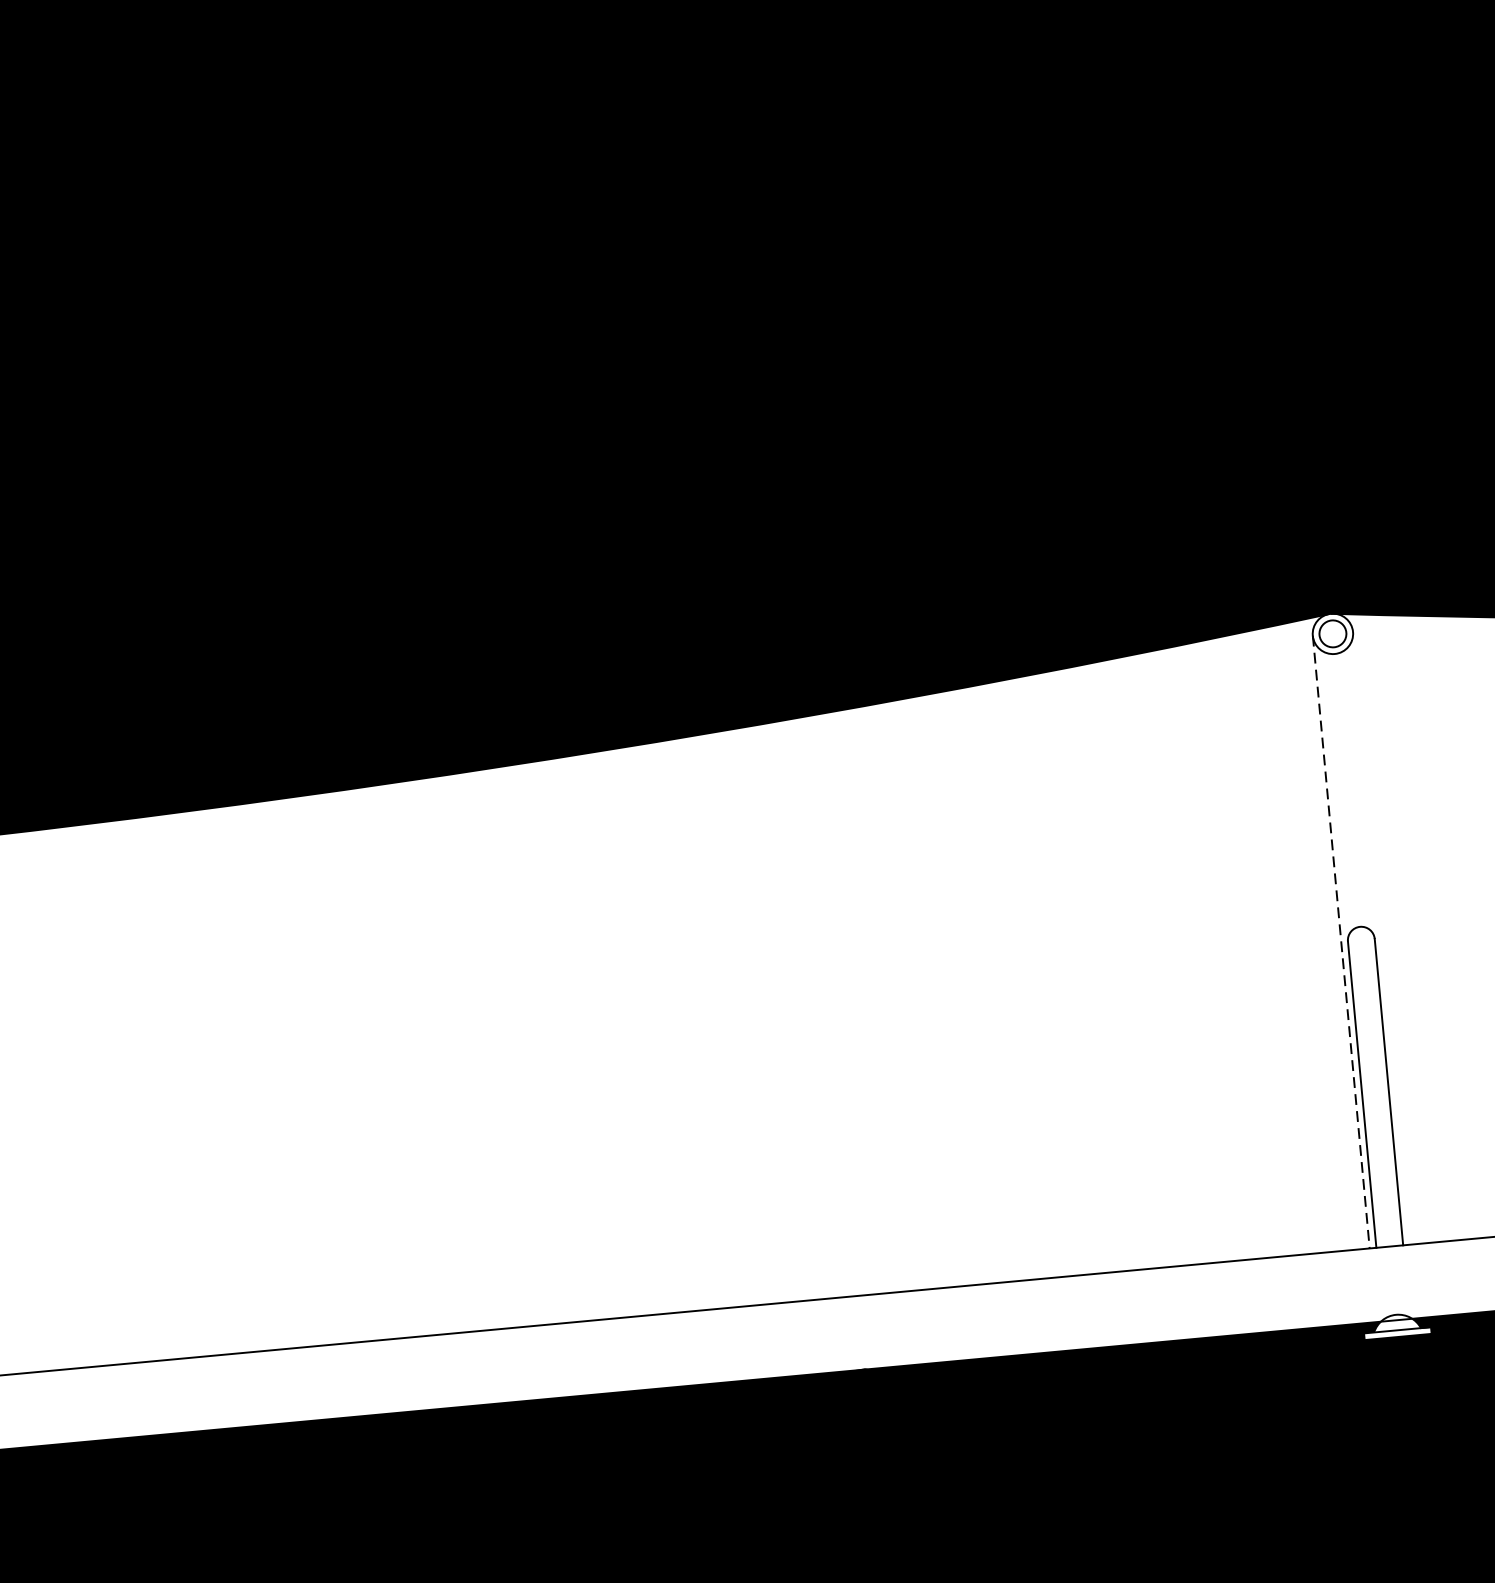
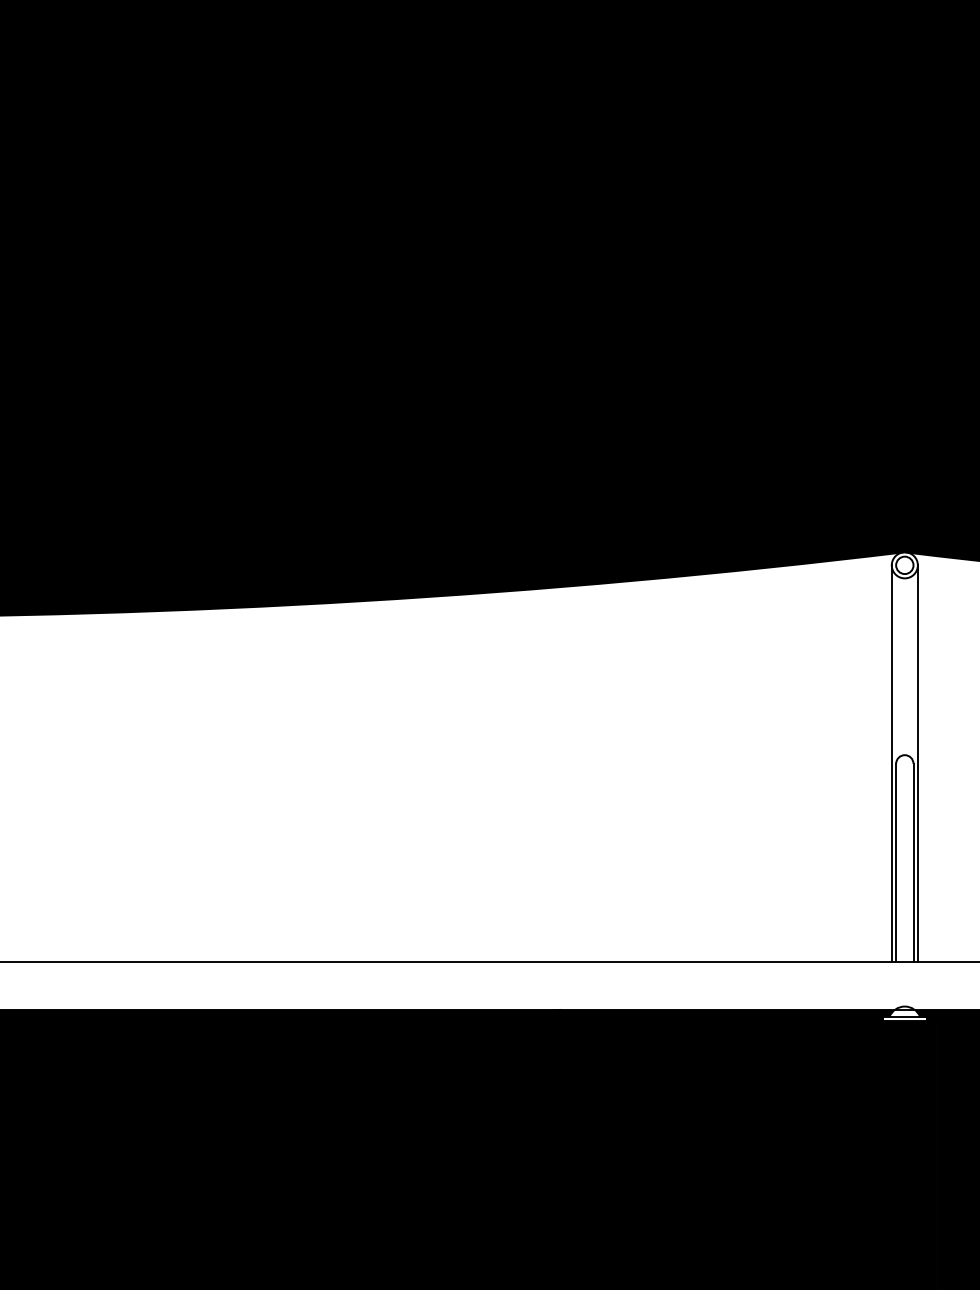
line: (1380, 937) -> (917, 763), added
line: (1340, 943) -> (891, 764), dashed -> solid

